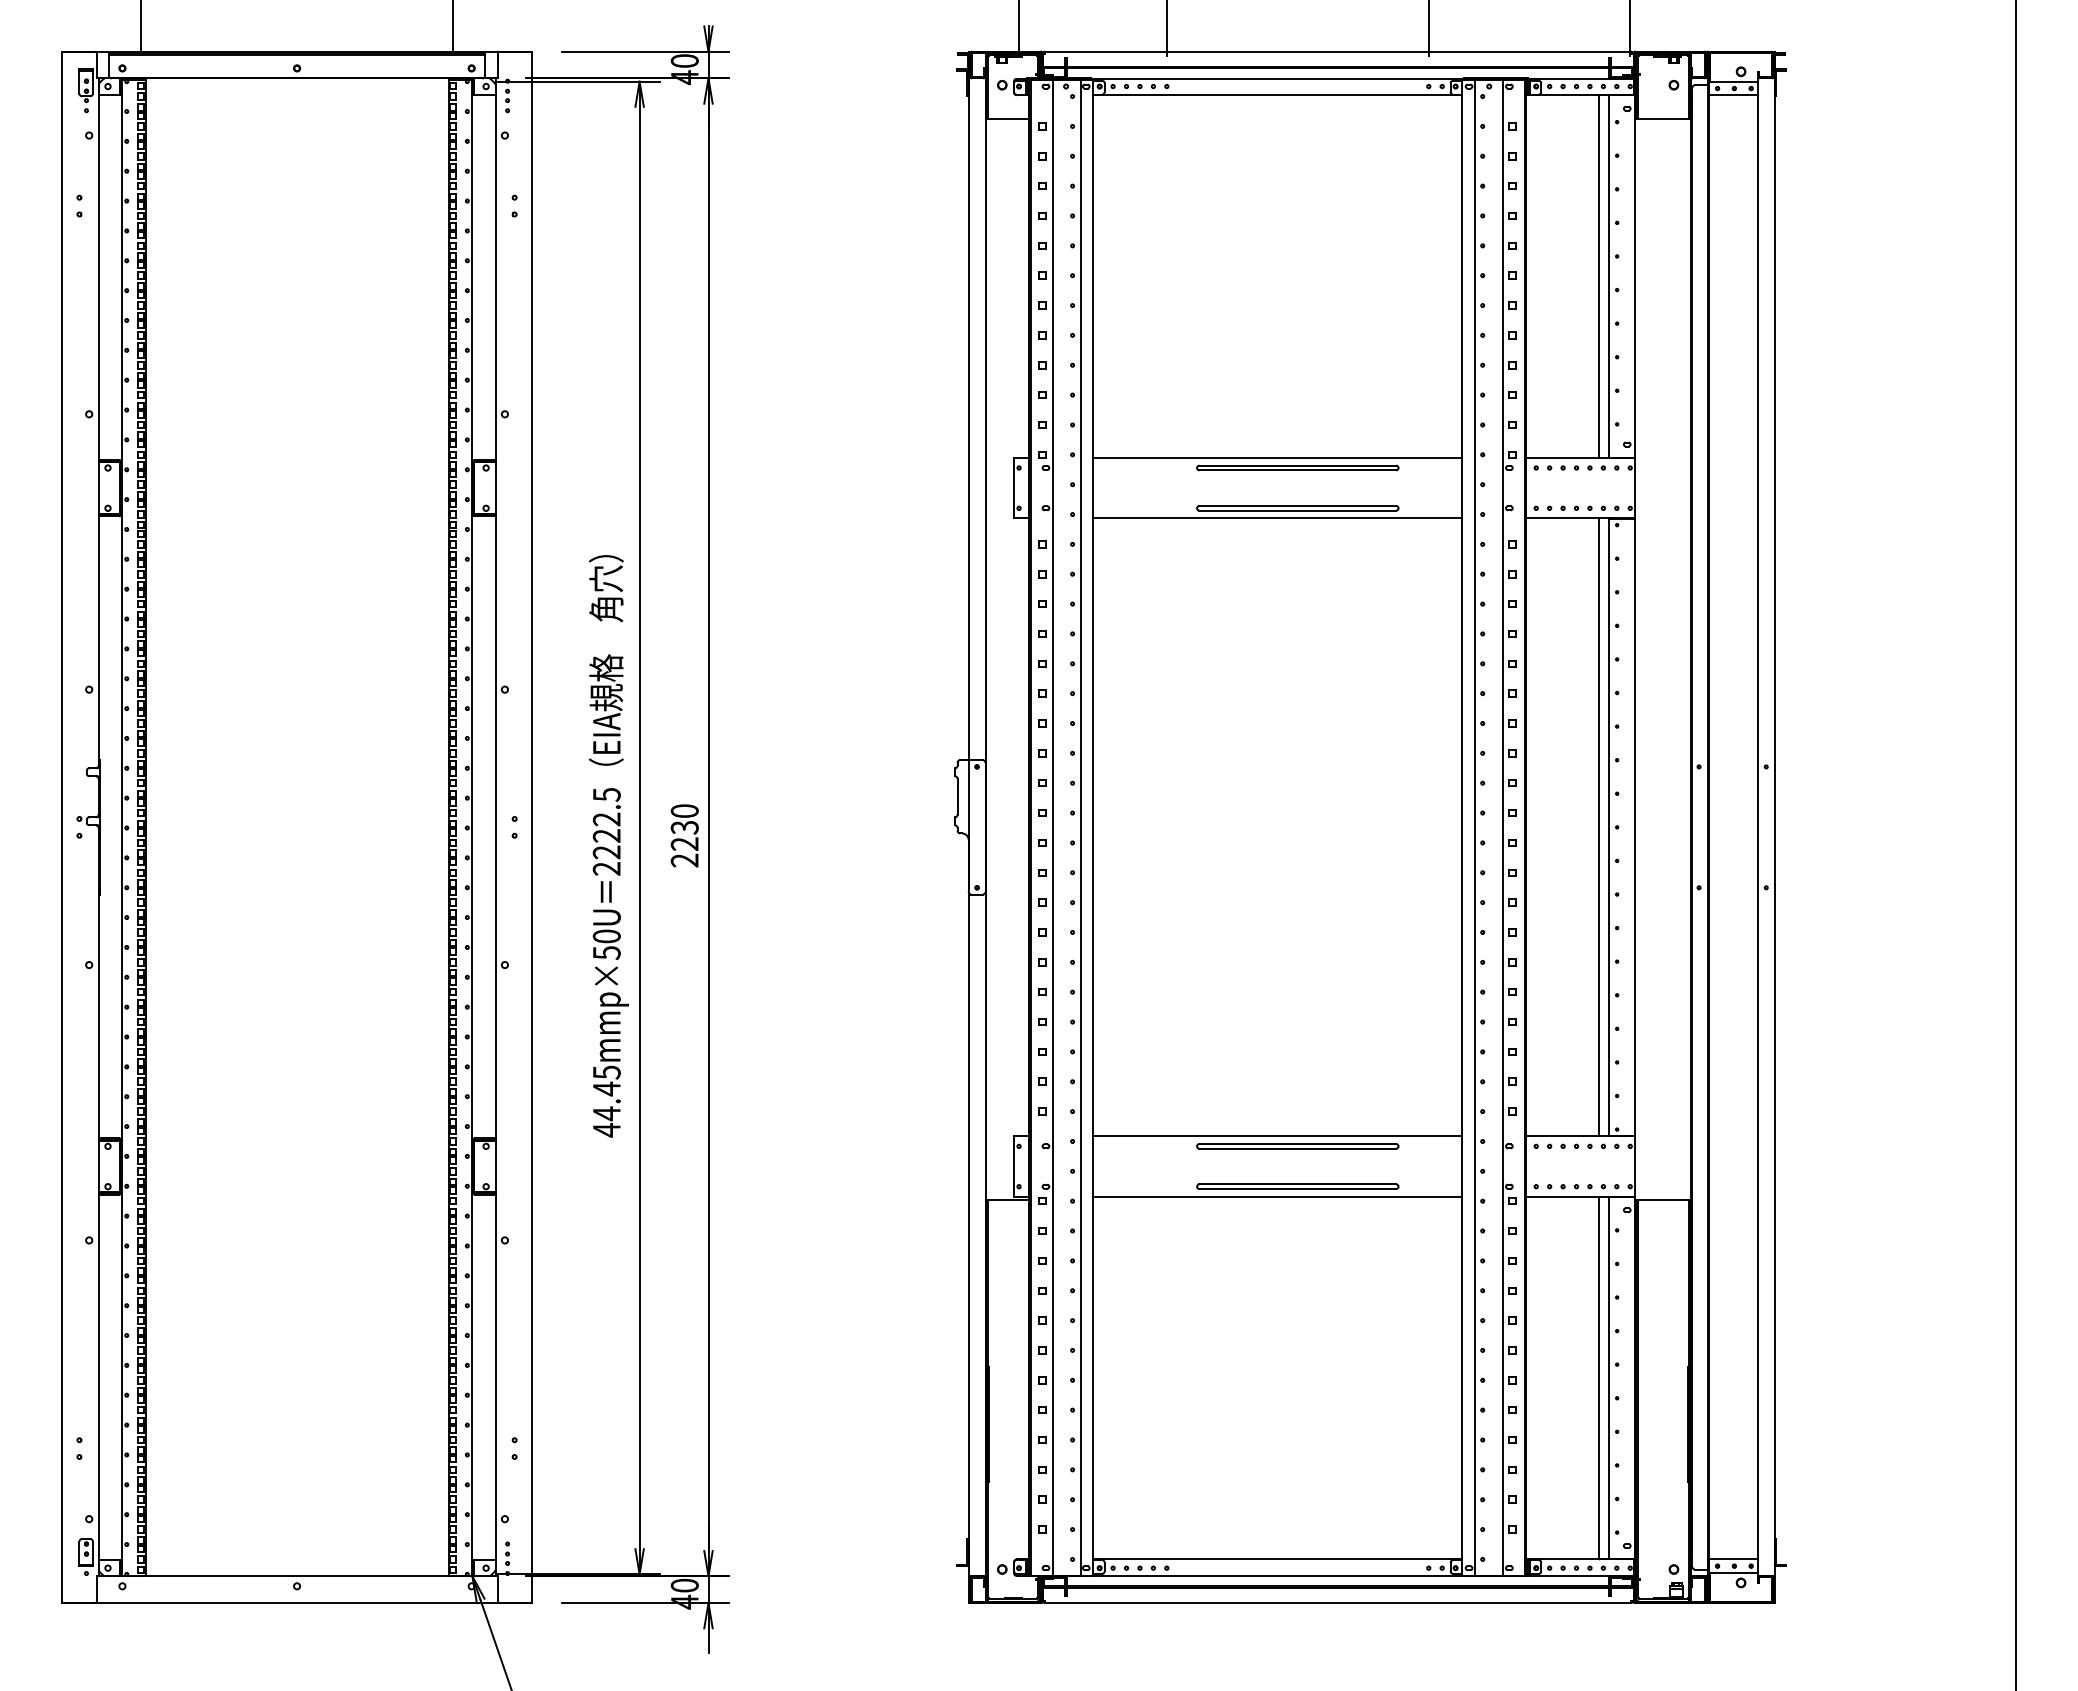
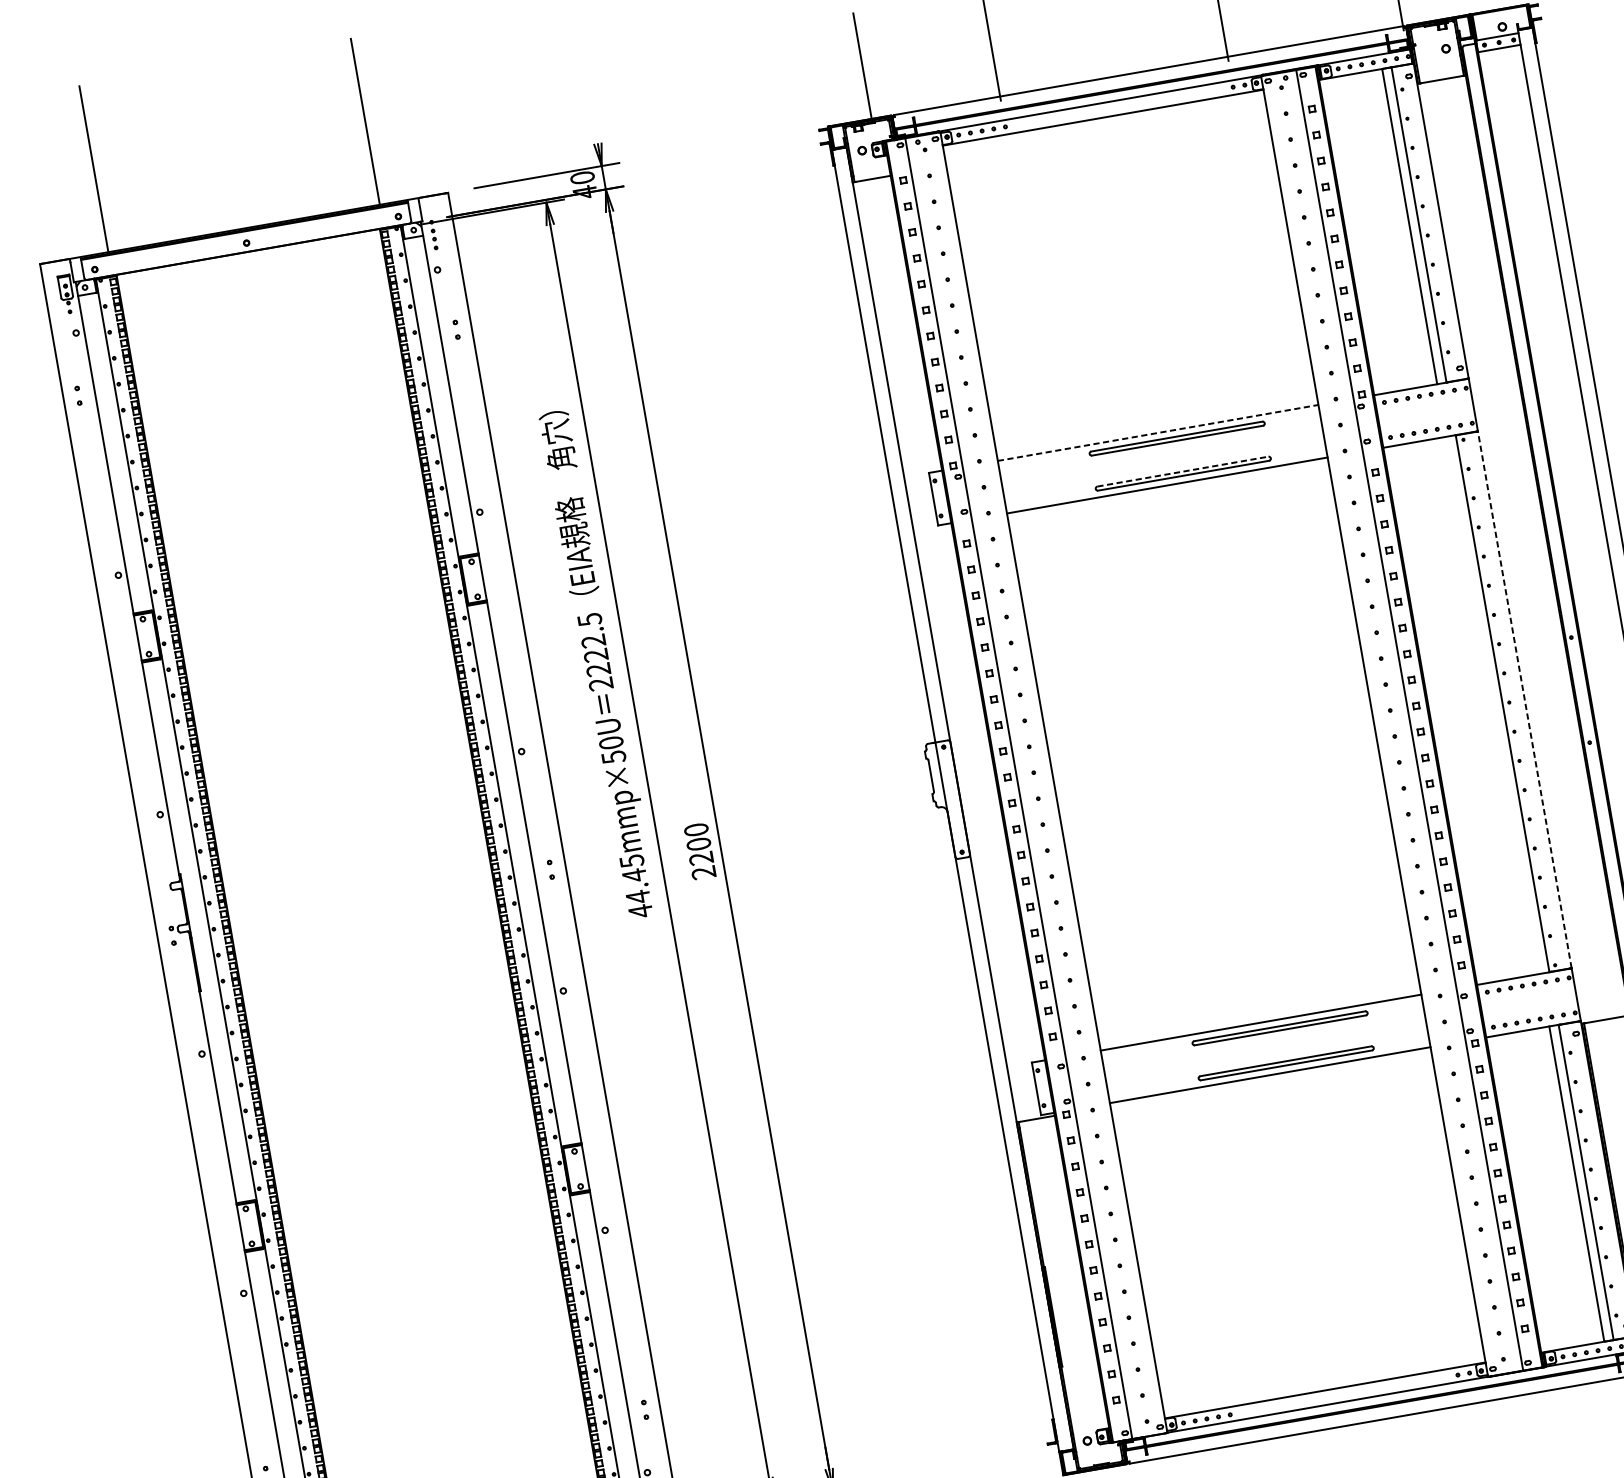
line: (1278, 457) -> (1158, 432), solid -> dashed
line: (1298, 505) -> (1183, 471), solid -> dashed
text: (684, 827) -> (698, 844), 2230 -> 2200
line: (1080, 827) -> (1042, 784), removed
line: (1474, 827) -> (1385, 724), removed
line: (1598, 827) -> (1493, 705), removed
line: (1634, 827) -> (1524, 700), solid -> dashed
text: (608, 846) -> (599, 664), moved

